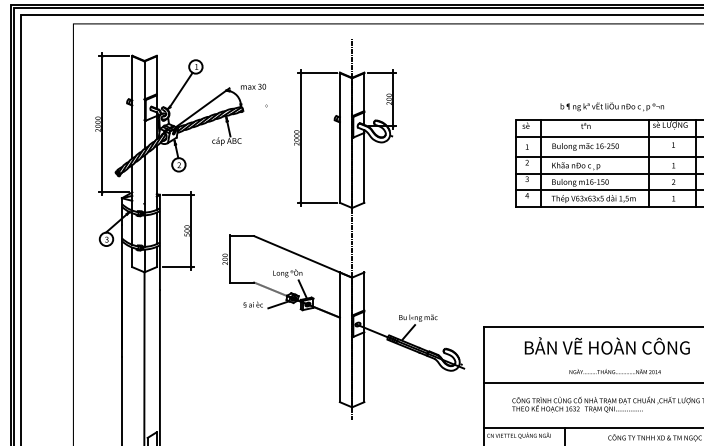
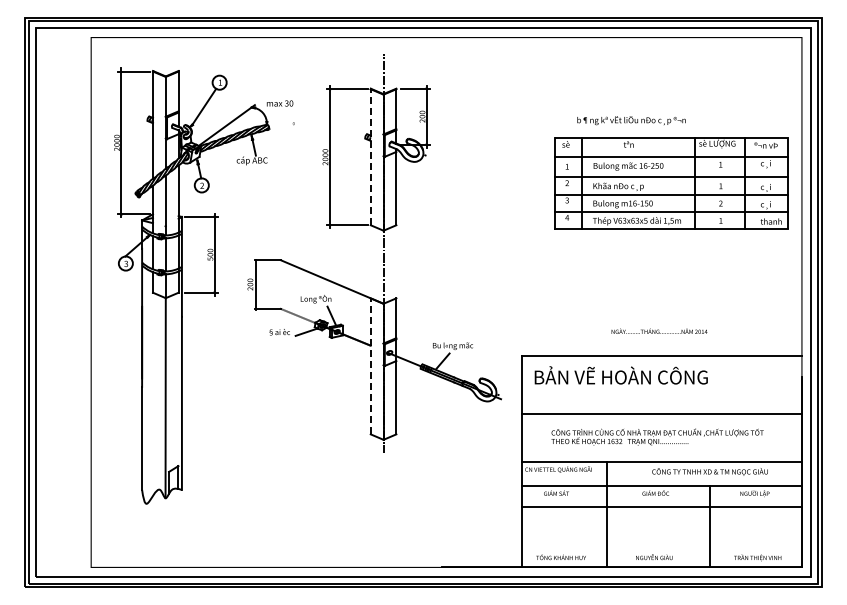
text: (612, 106) -> (631, 120), moved
line: (339, 137) -> (370, 156), solid -> dashed
line: (339, 336) -> (370, 365), solid -> dashed
text: (606, 346) -> (620, 375), moved
text: (615, 370) -> (659, 330), moved

